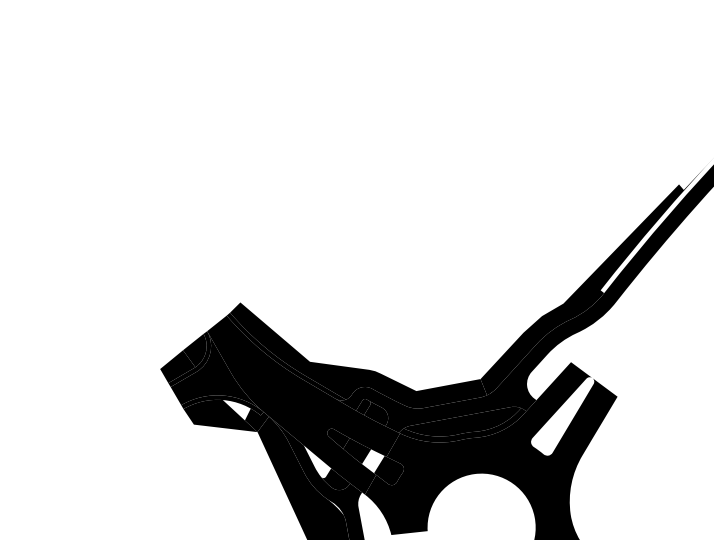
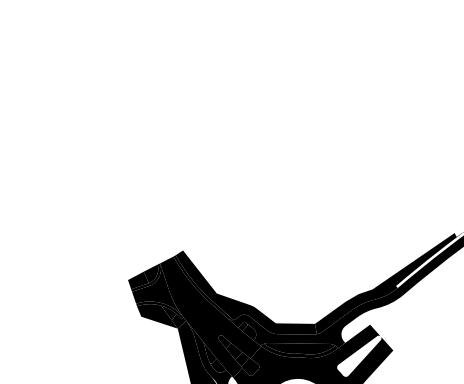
fill: (237, 408) -> (168, 312), added
fill: (317, 460) -> (209, 352), added
fill: (373, 461) -> (242, 359), added

